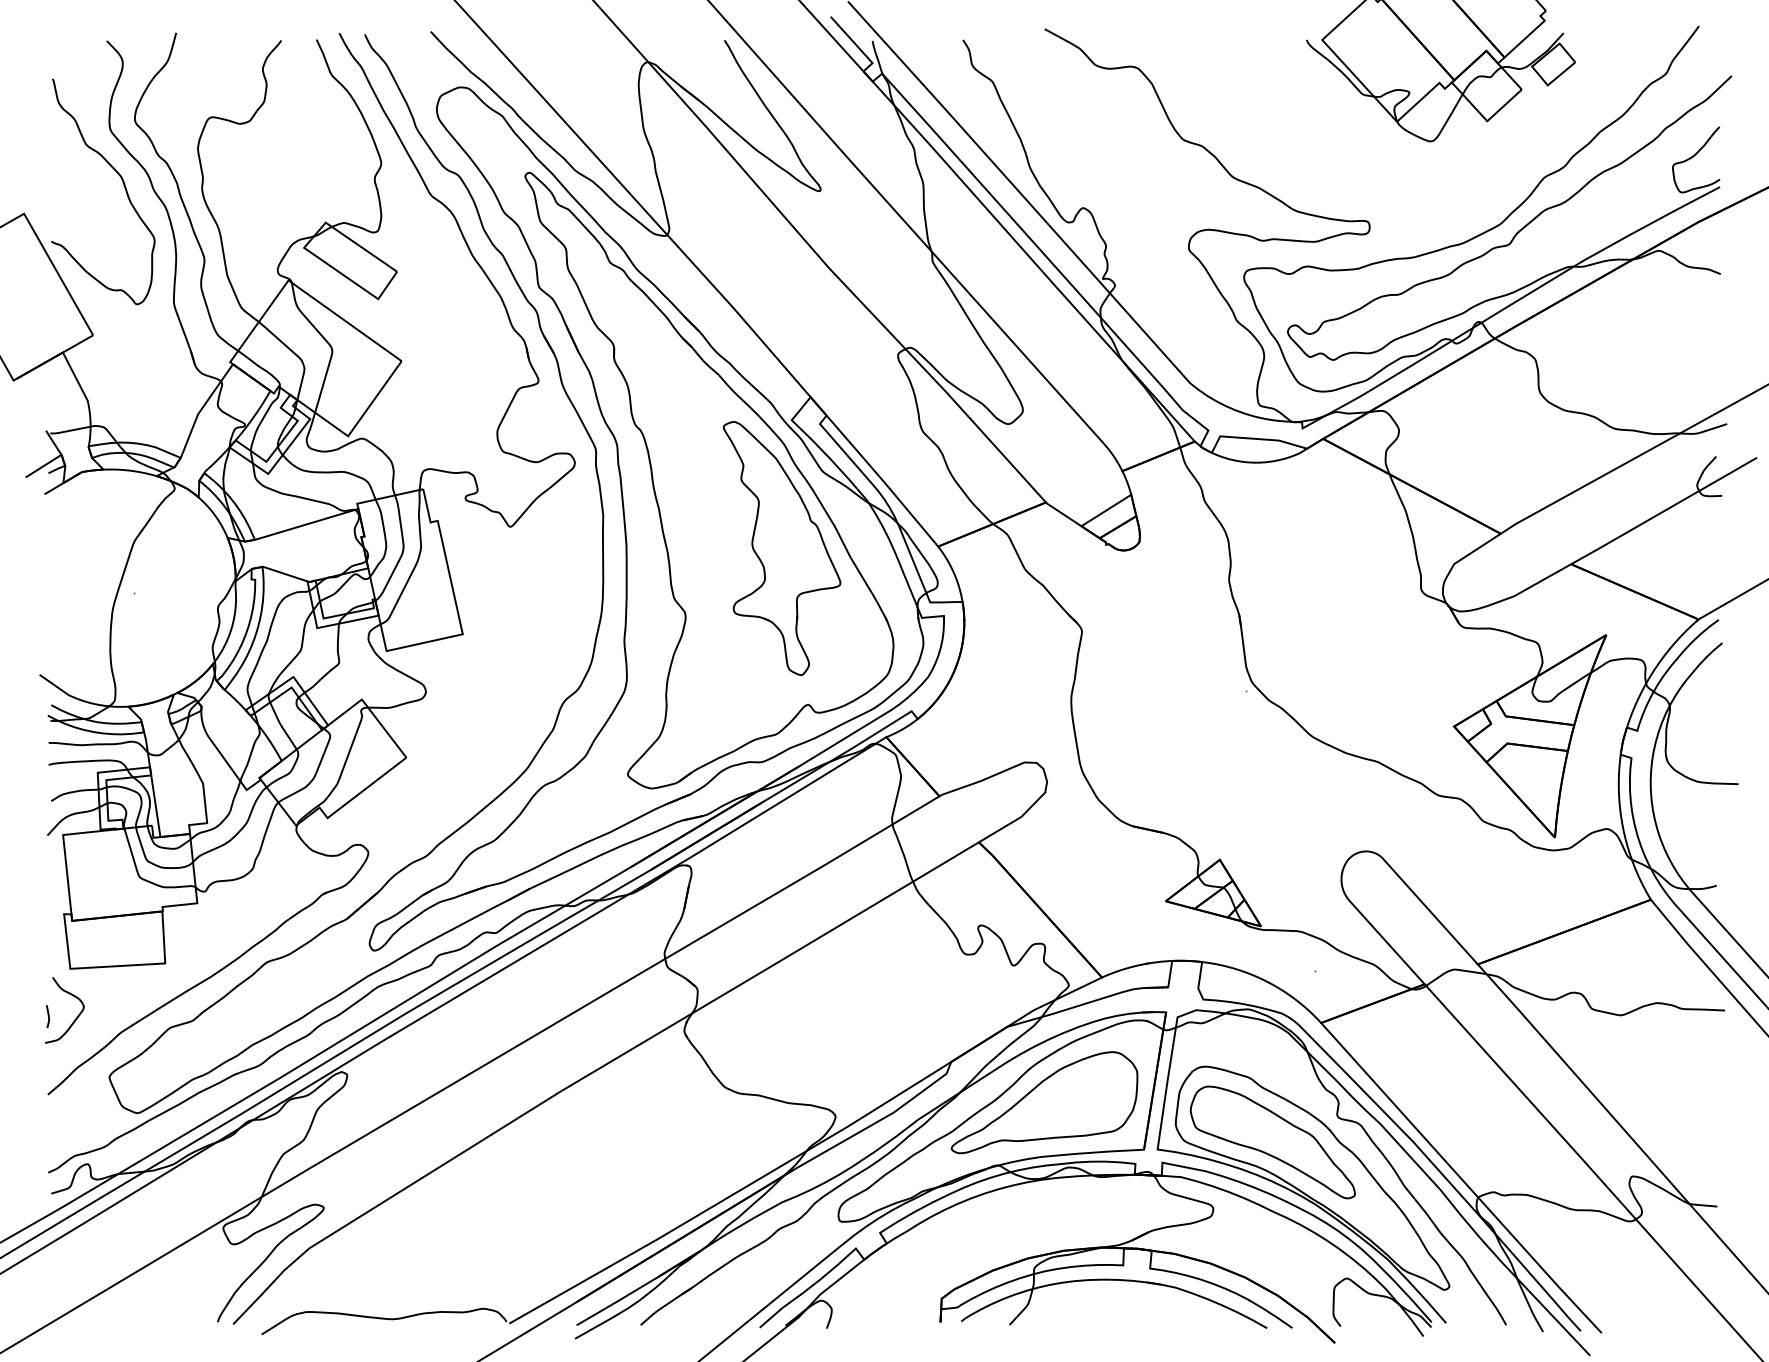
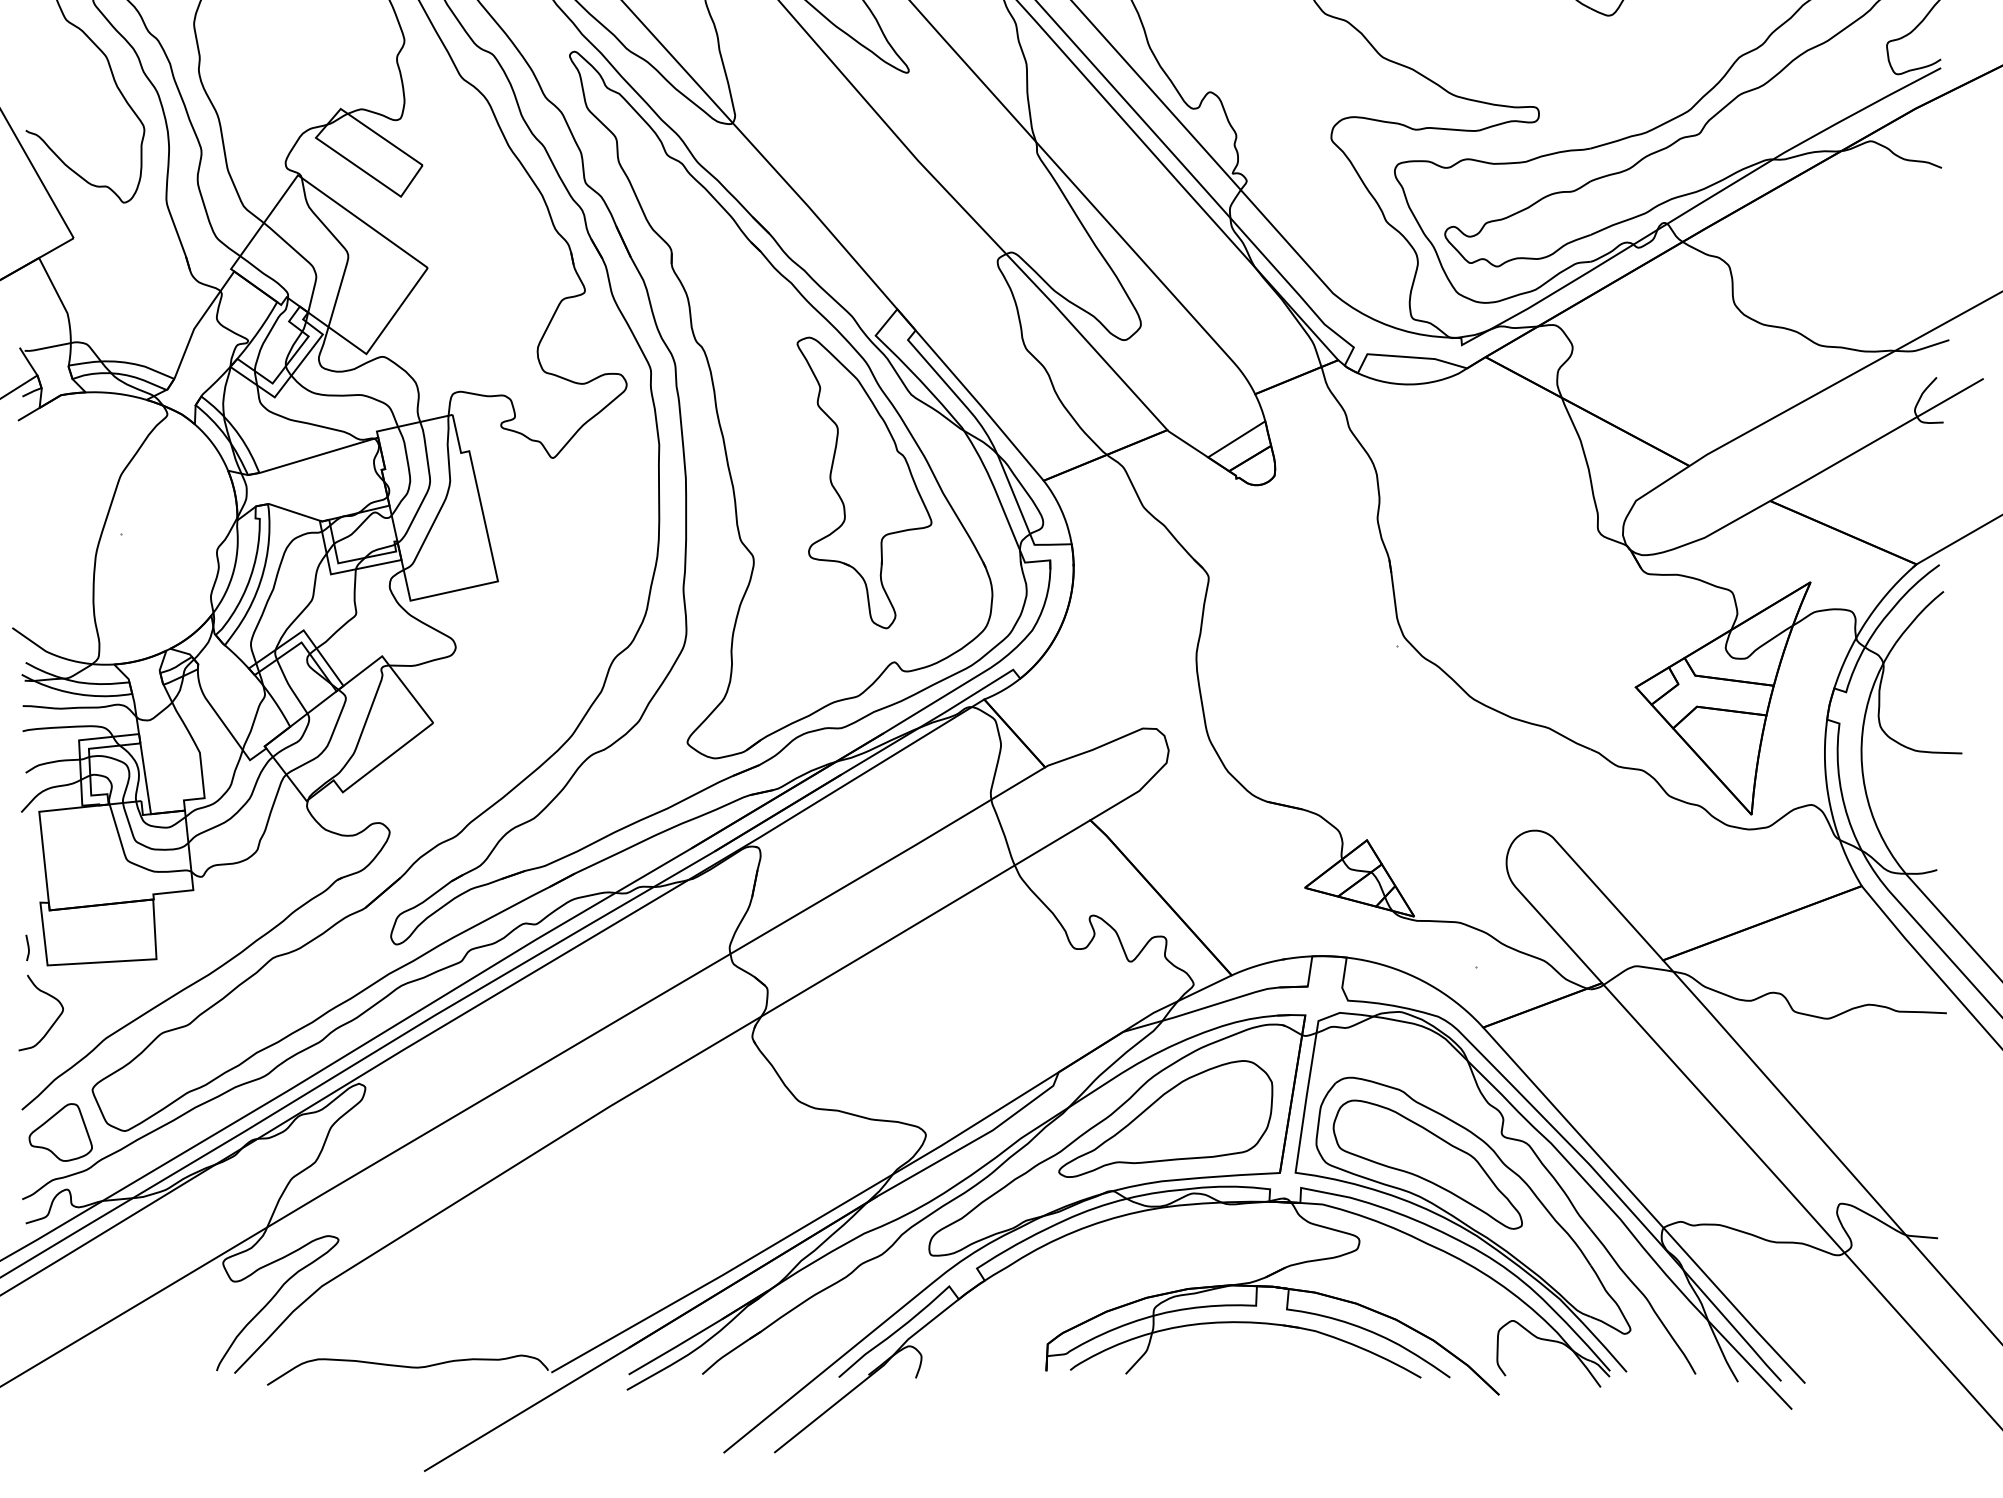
line: (47, 1015) -> (27, 946), moved
part: (81, 1114) -> (60, 1132), added

